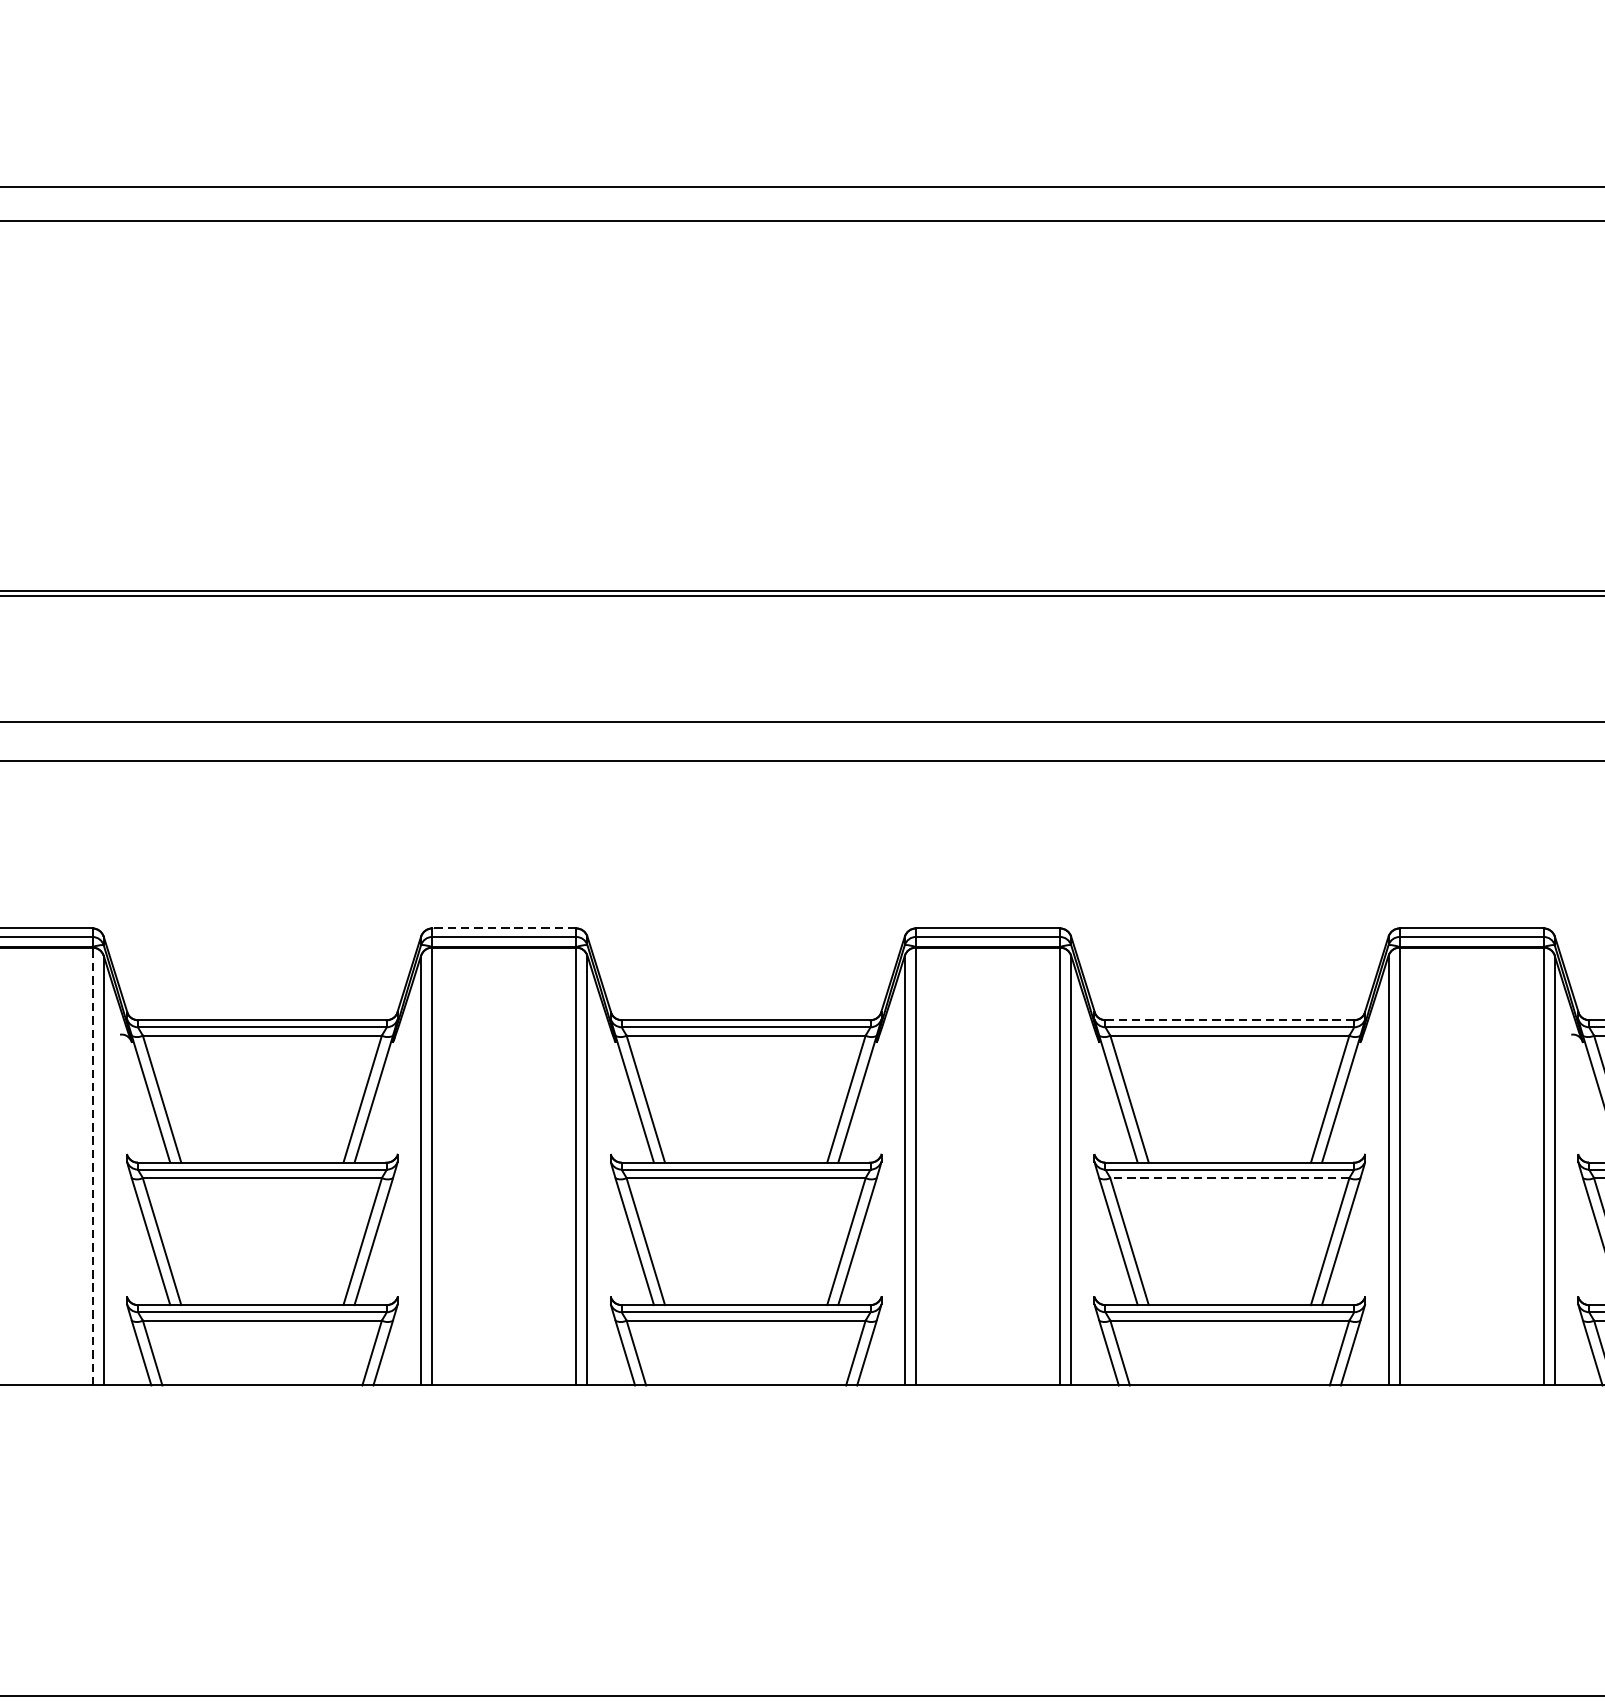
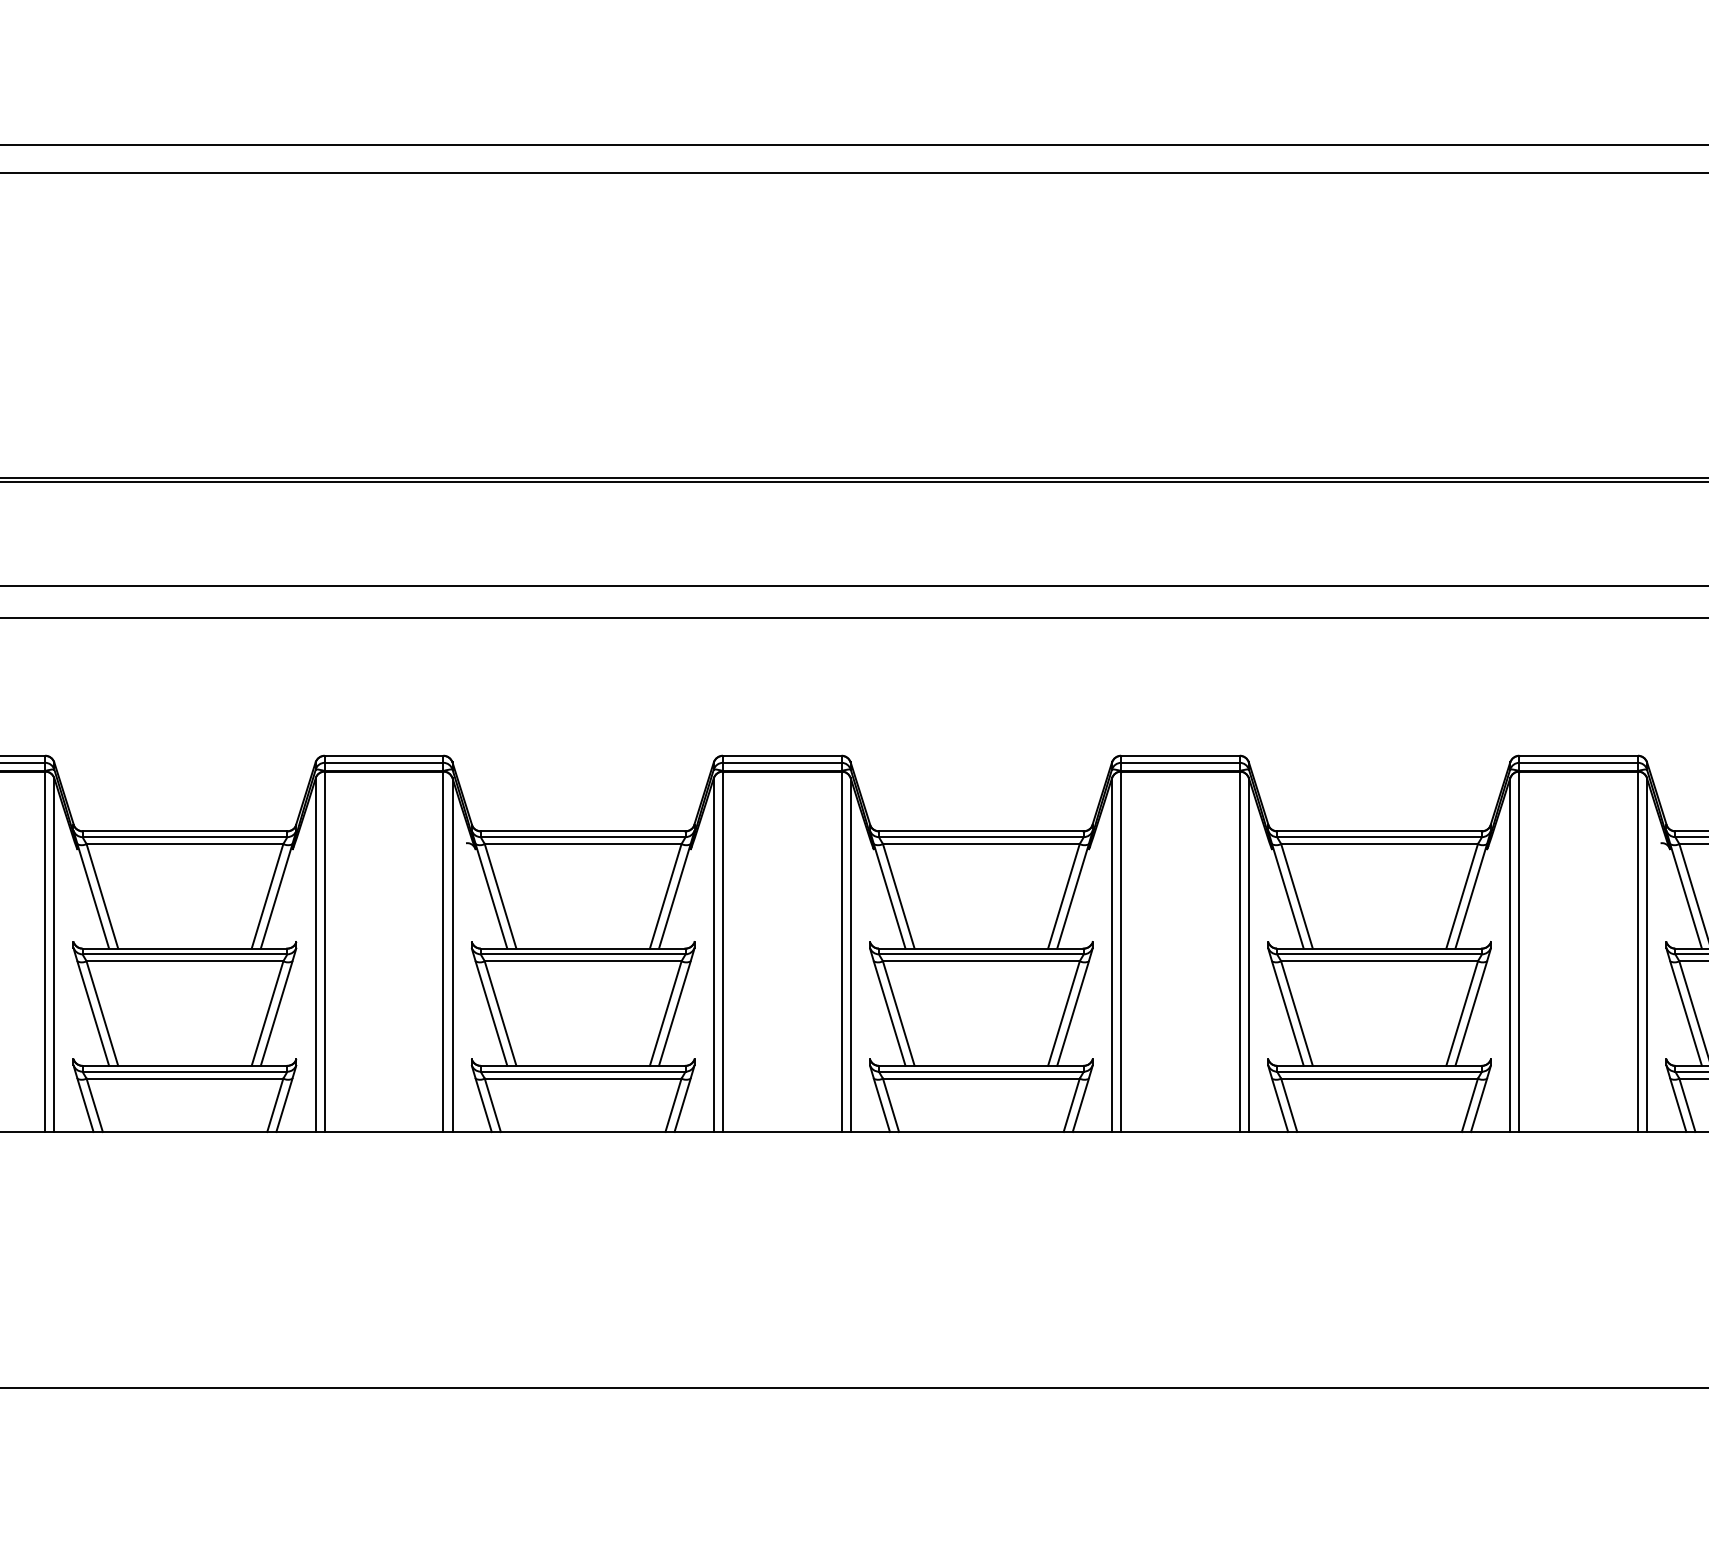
line: (503, 928) -> (781, 755), dashed -> solid
line: (1229, 1020) -> (1379, 831), dashed -> solid
line: (92, 1166) -> (443, 951), dashed -> solid
line: (1229, 1178) -> (1379, 961), dashed -> solid

